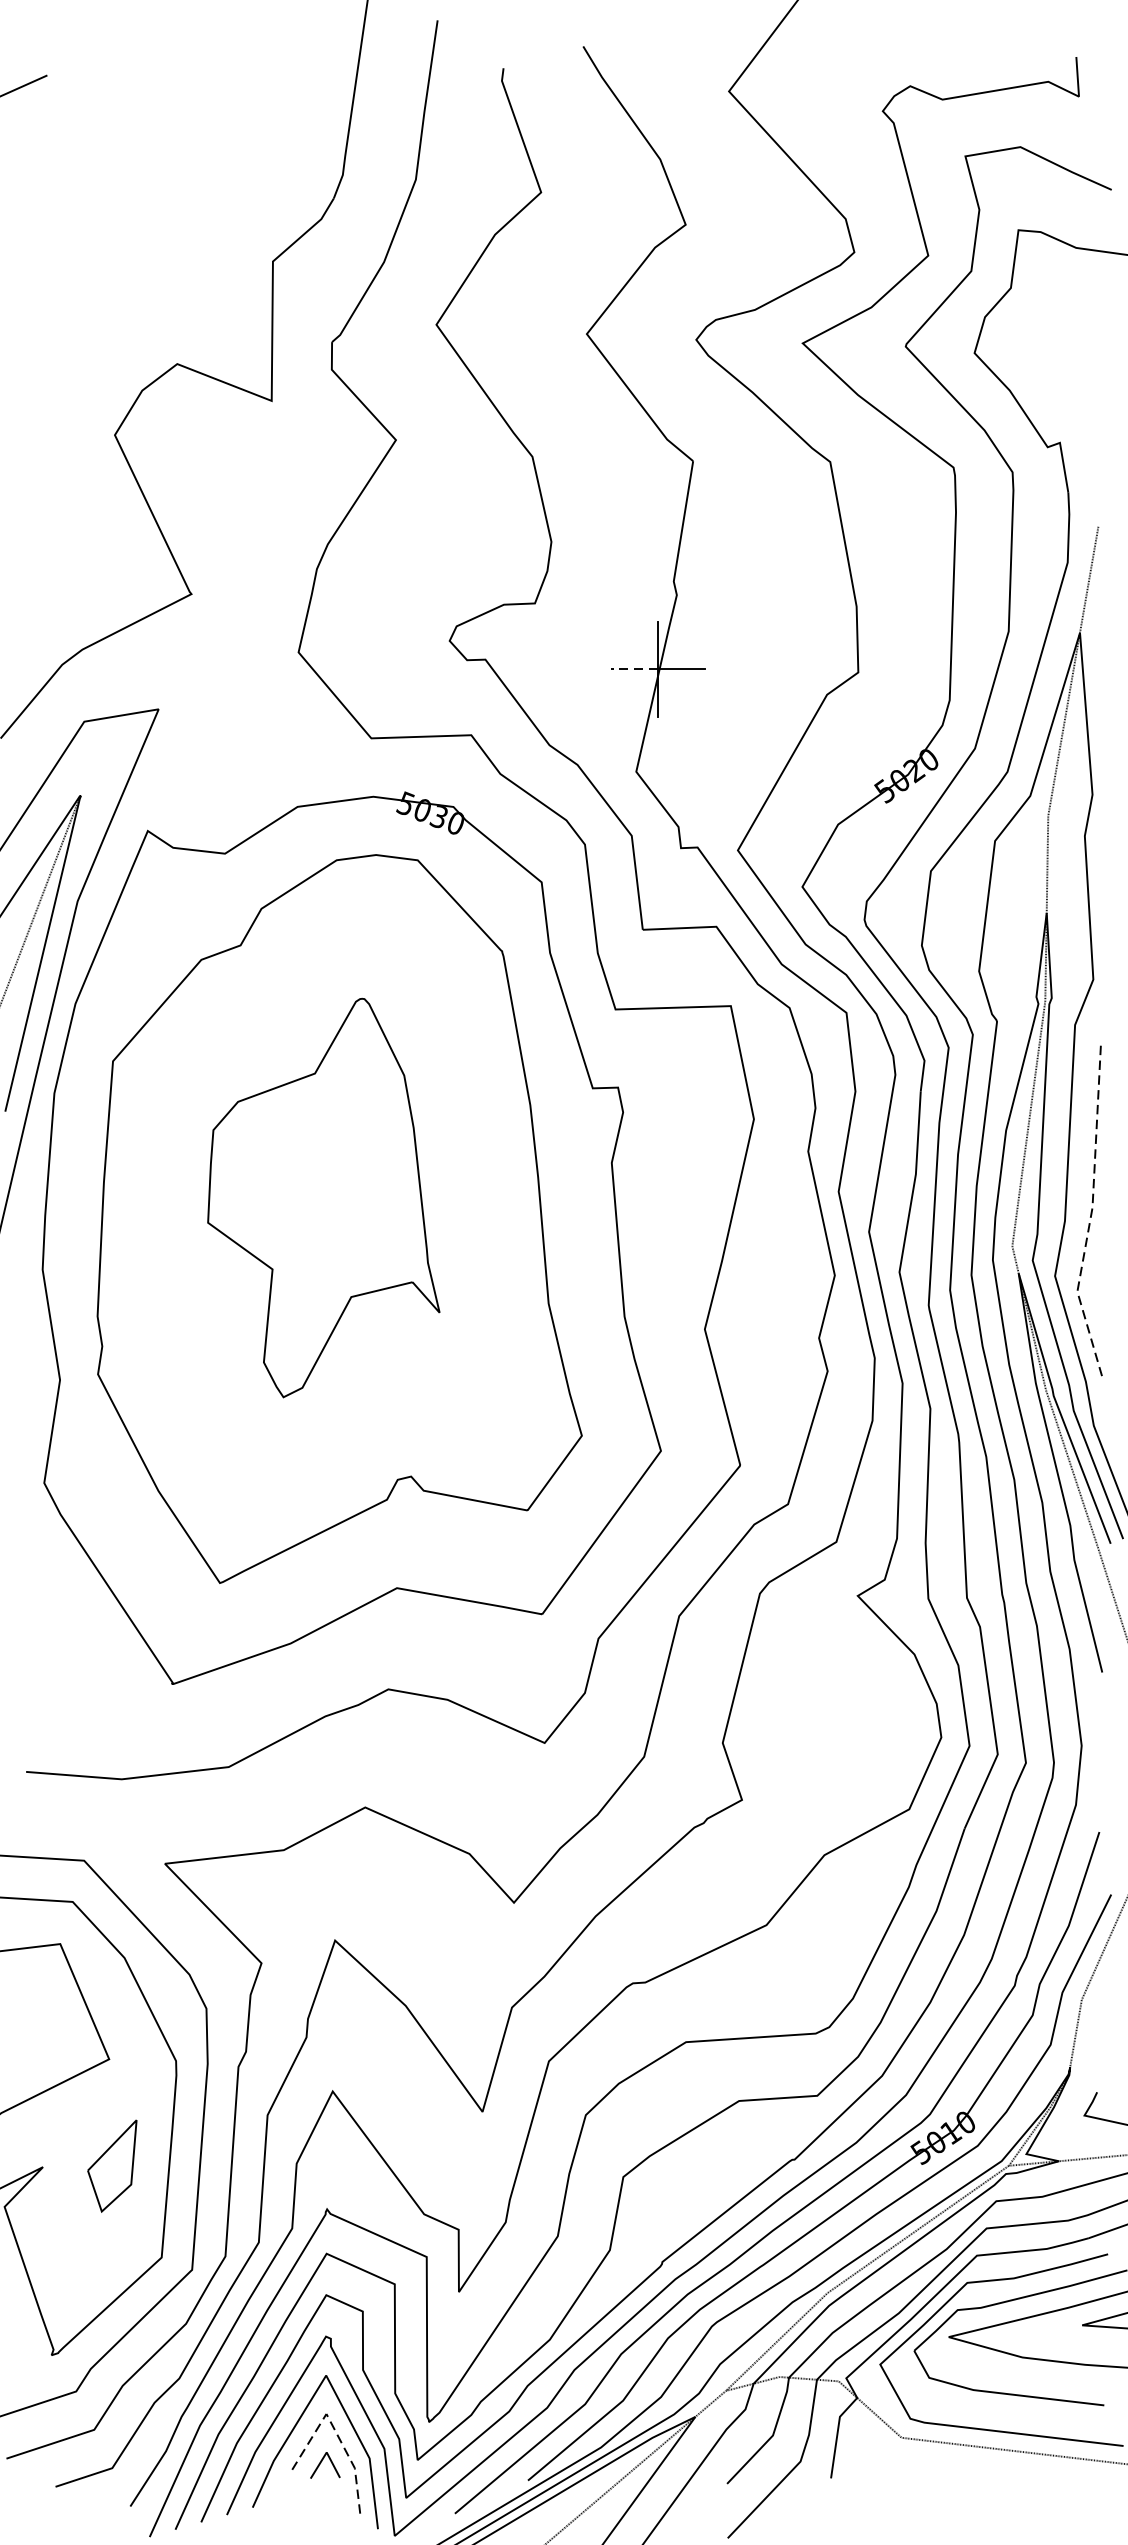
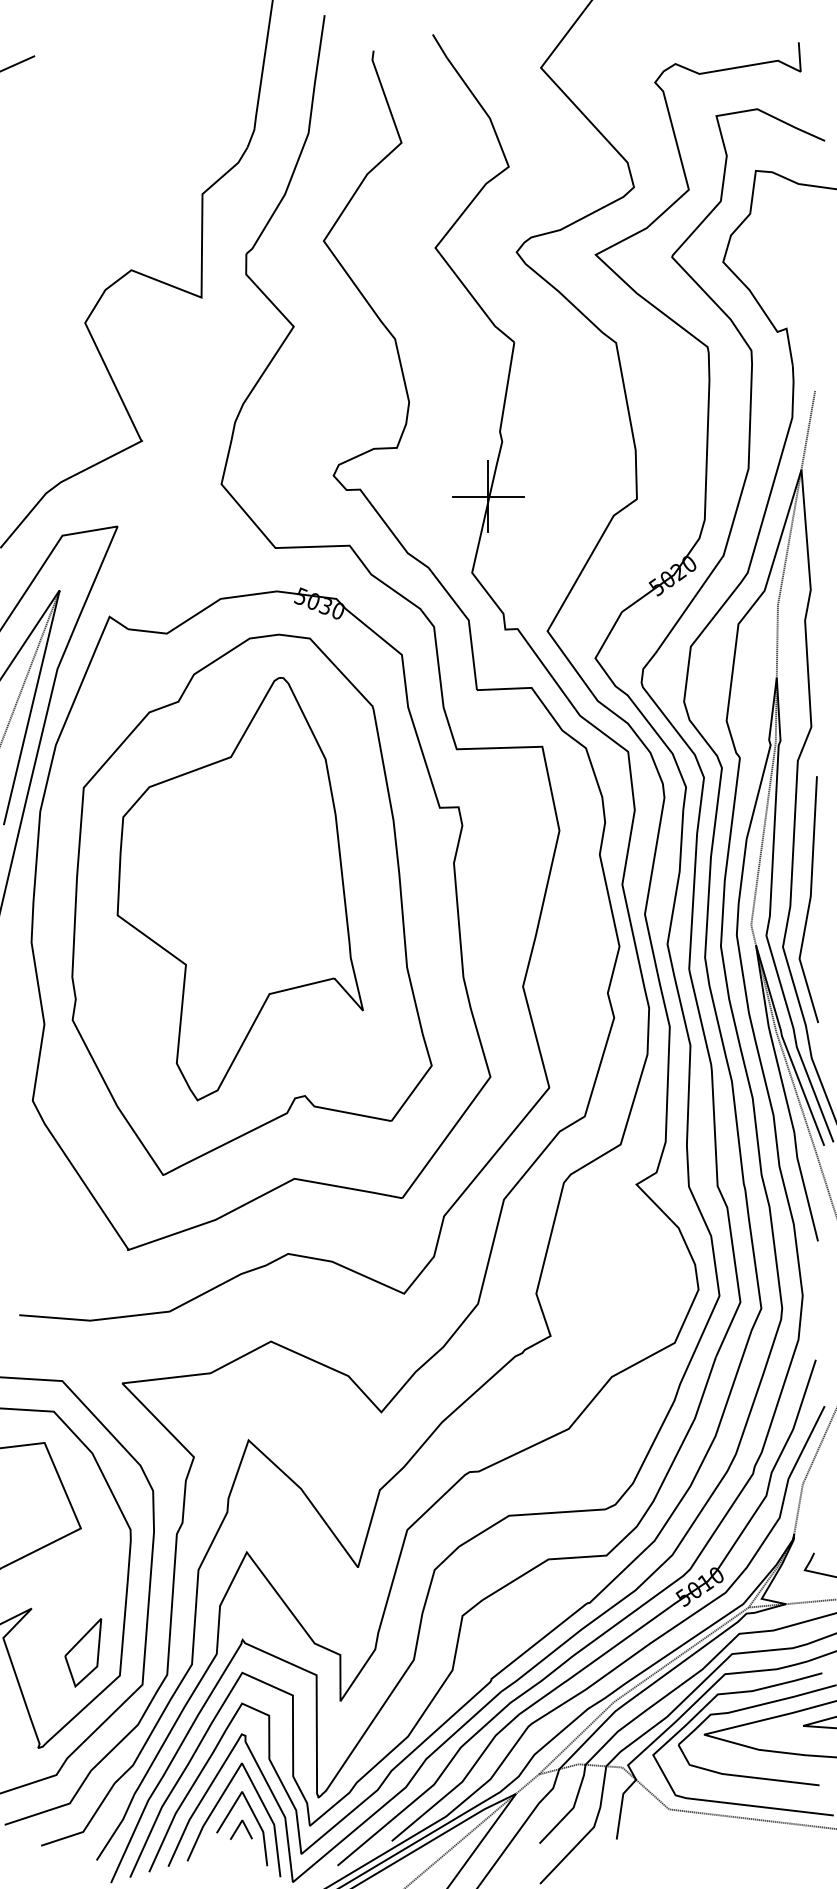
line: (634, 668) -> (470, 496), dashed -> solid
part: (322, 1198) -> (239, 889), size x1.43
line: (1090, 1214) -> (809, 901), dashed -> solid
part: (112, 2165) -> (83, 1652), moved
line: (336, 2432) -> (249, 1805), dashed -> solid

